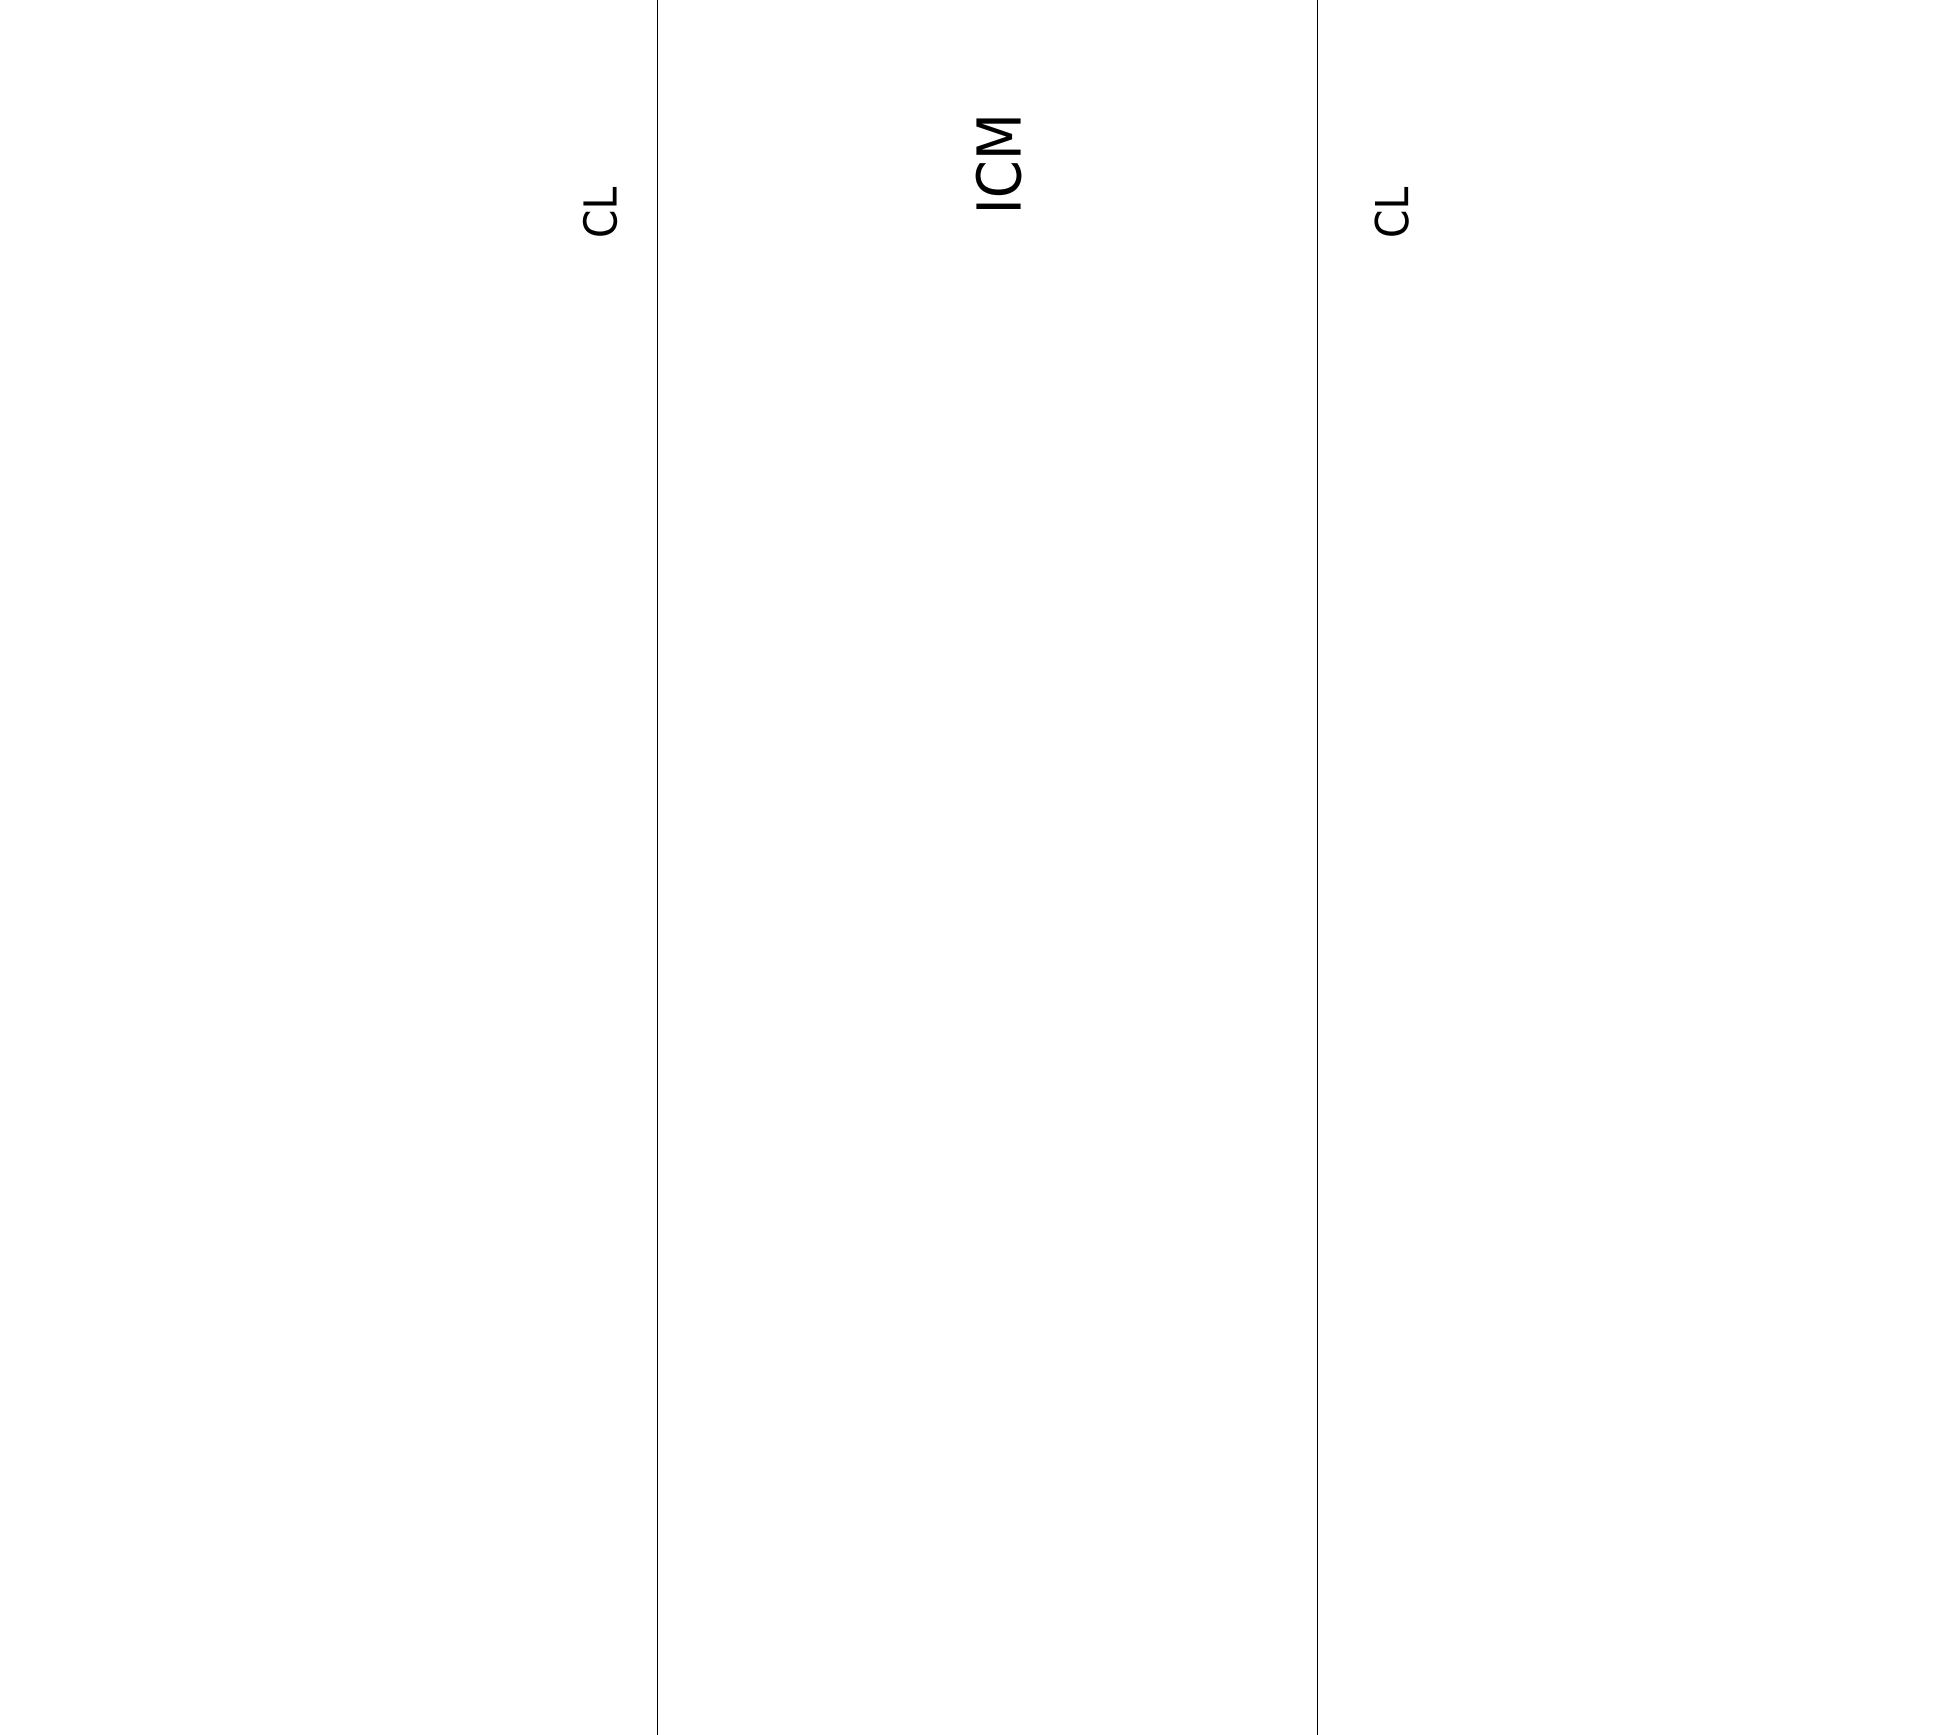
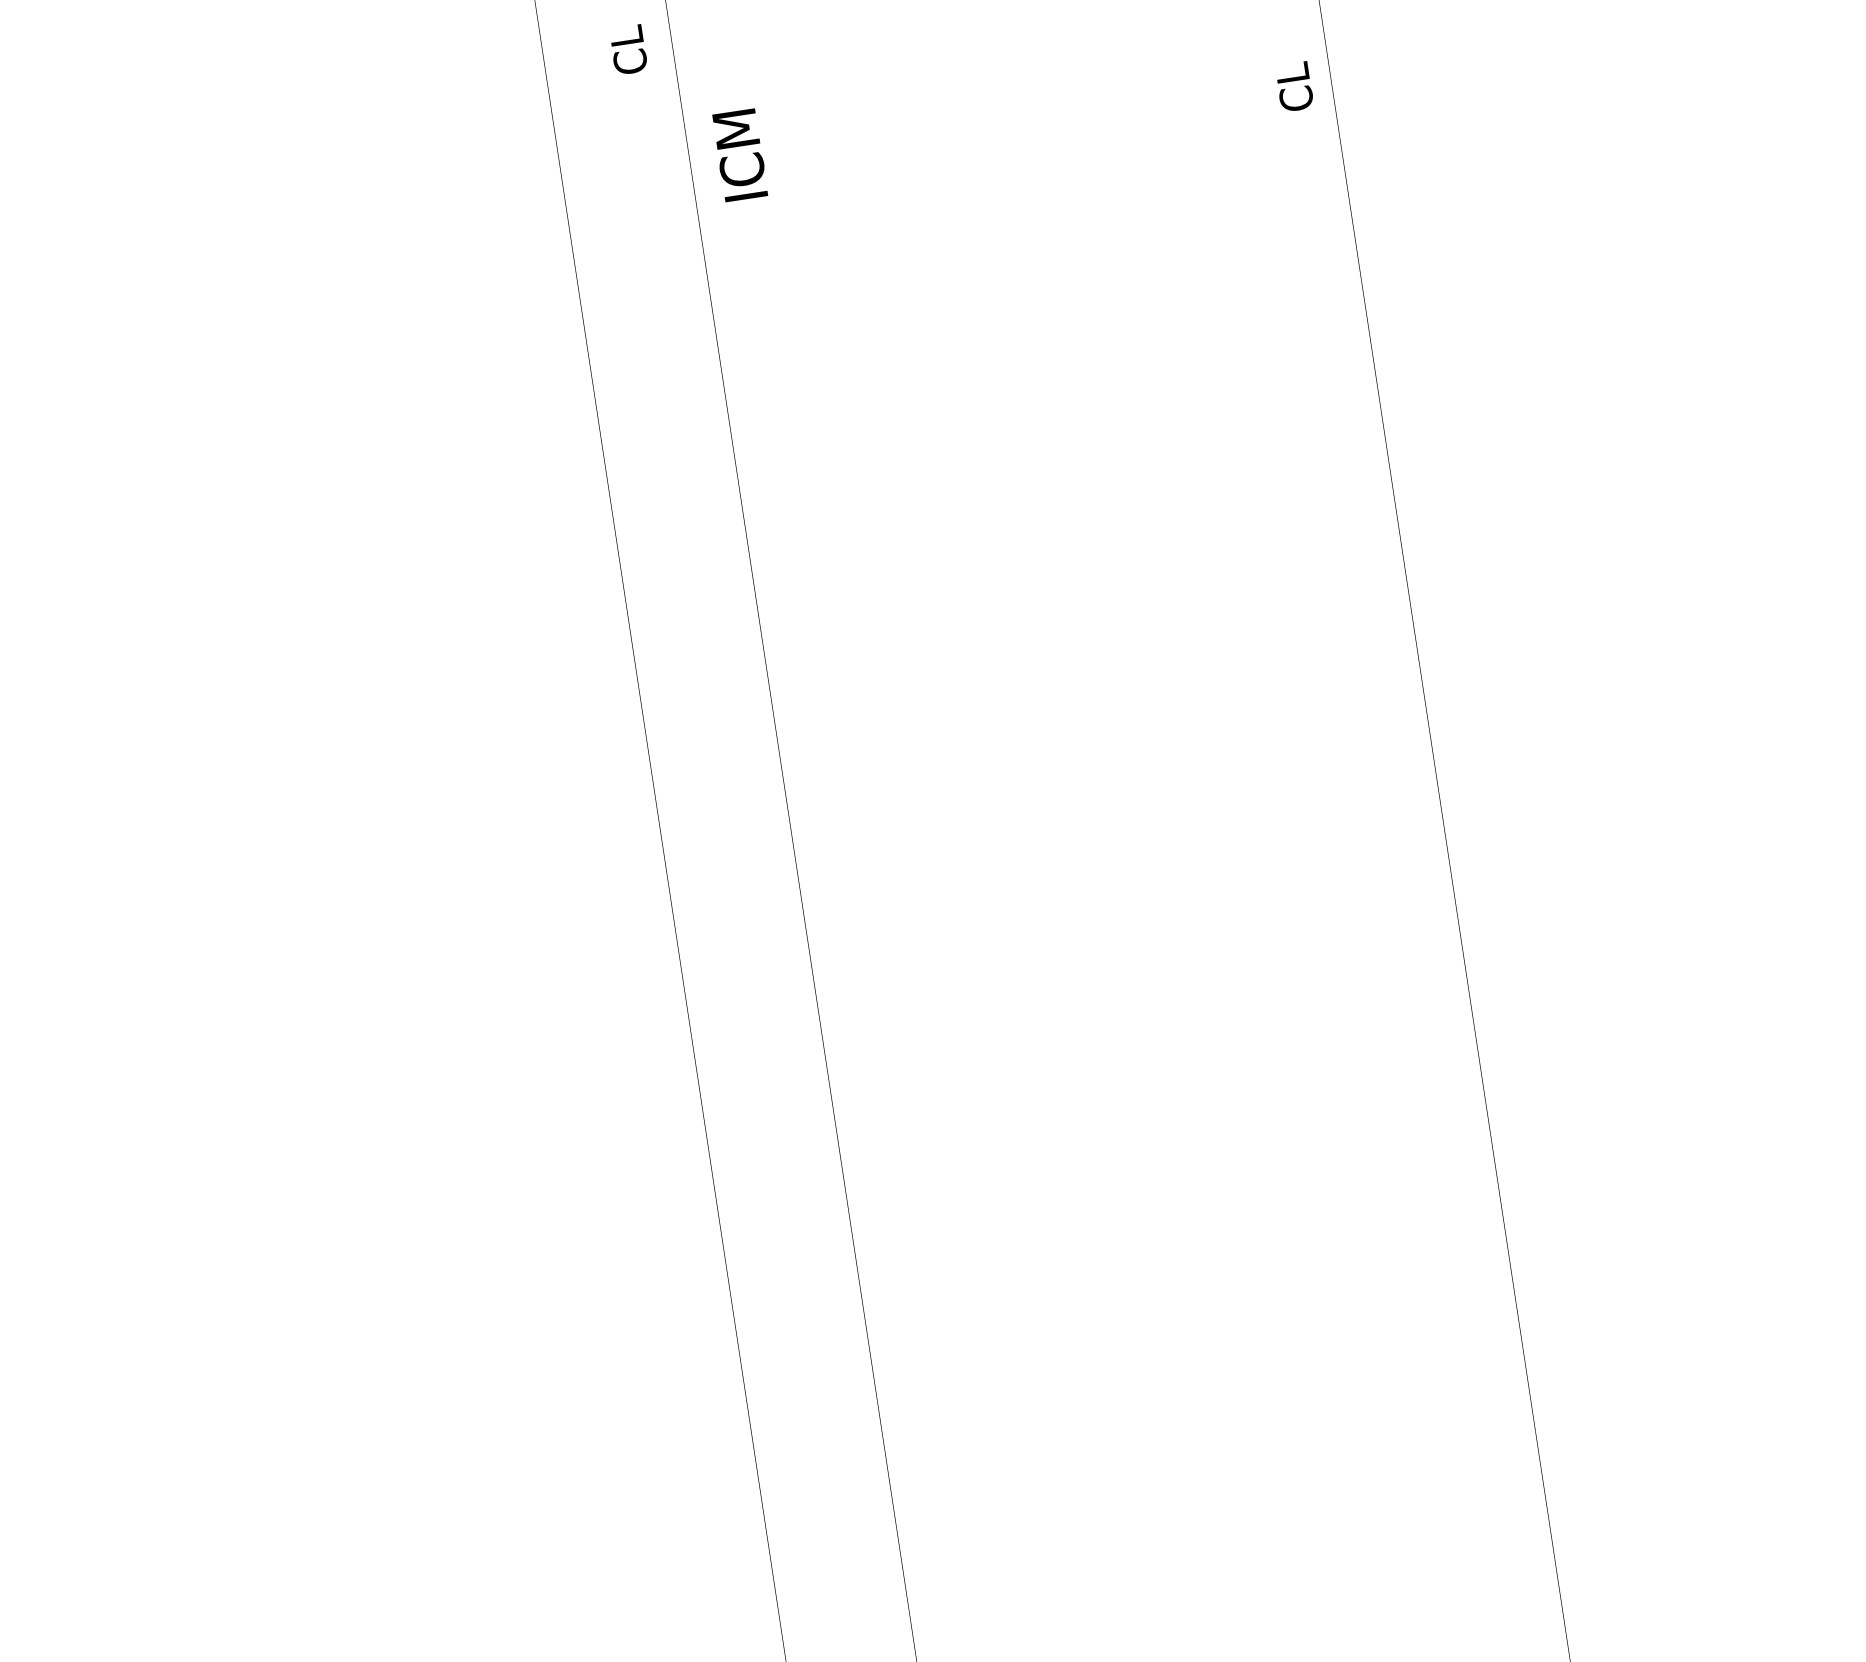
text: (998, 163) -> (740, 155), moved
text: (599, 211) -> (628, 50), moved
text: (1391, 211) -> (1294, 87), moved

